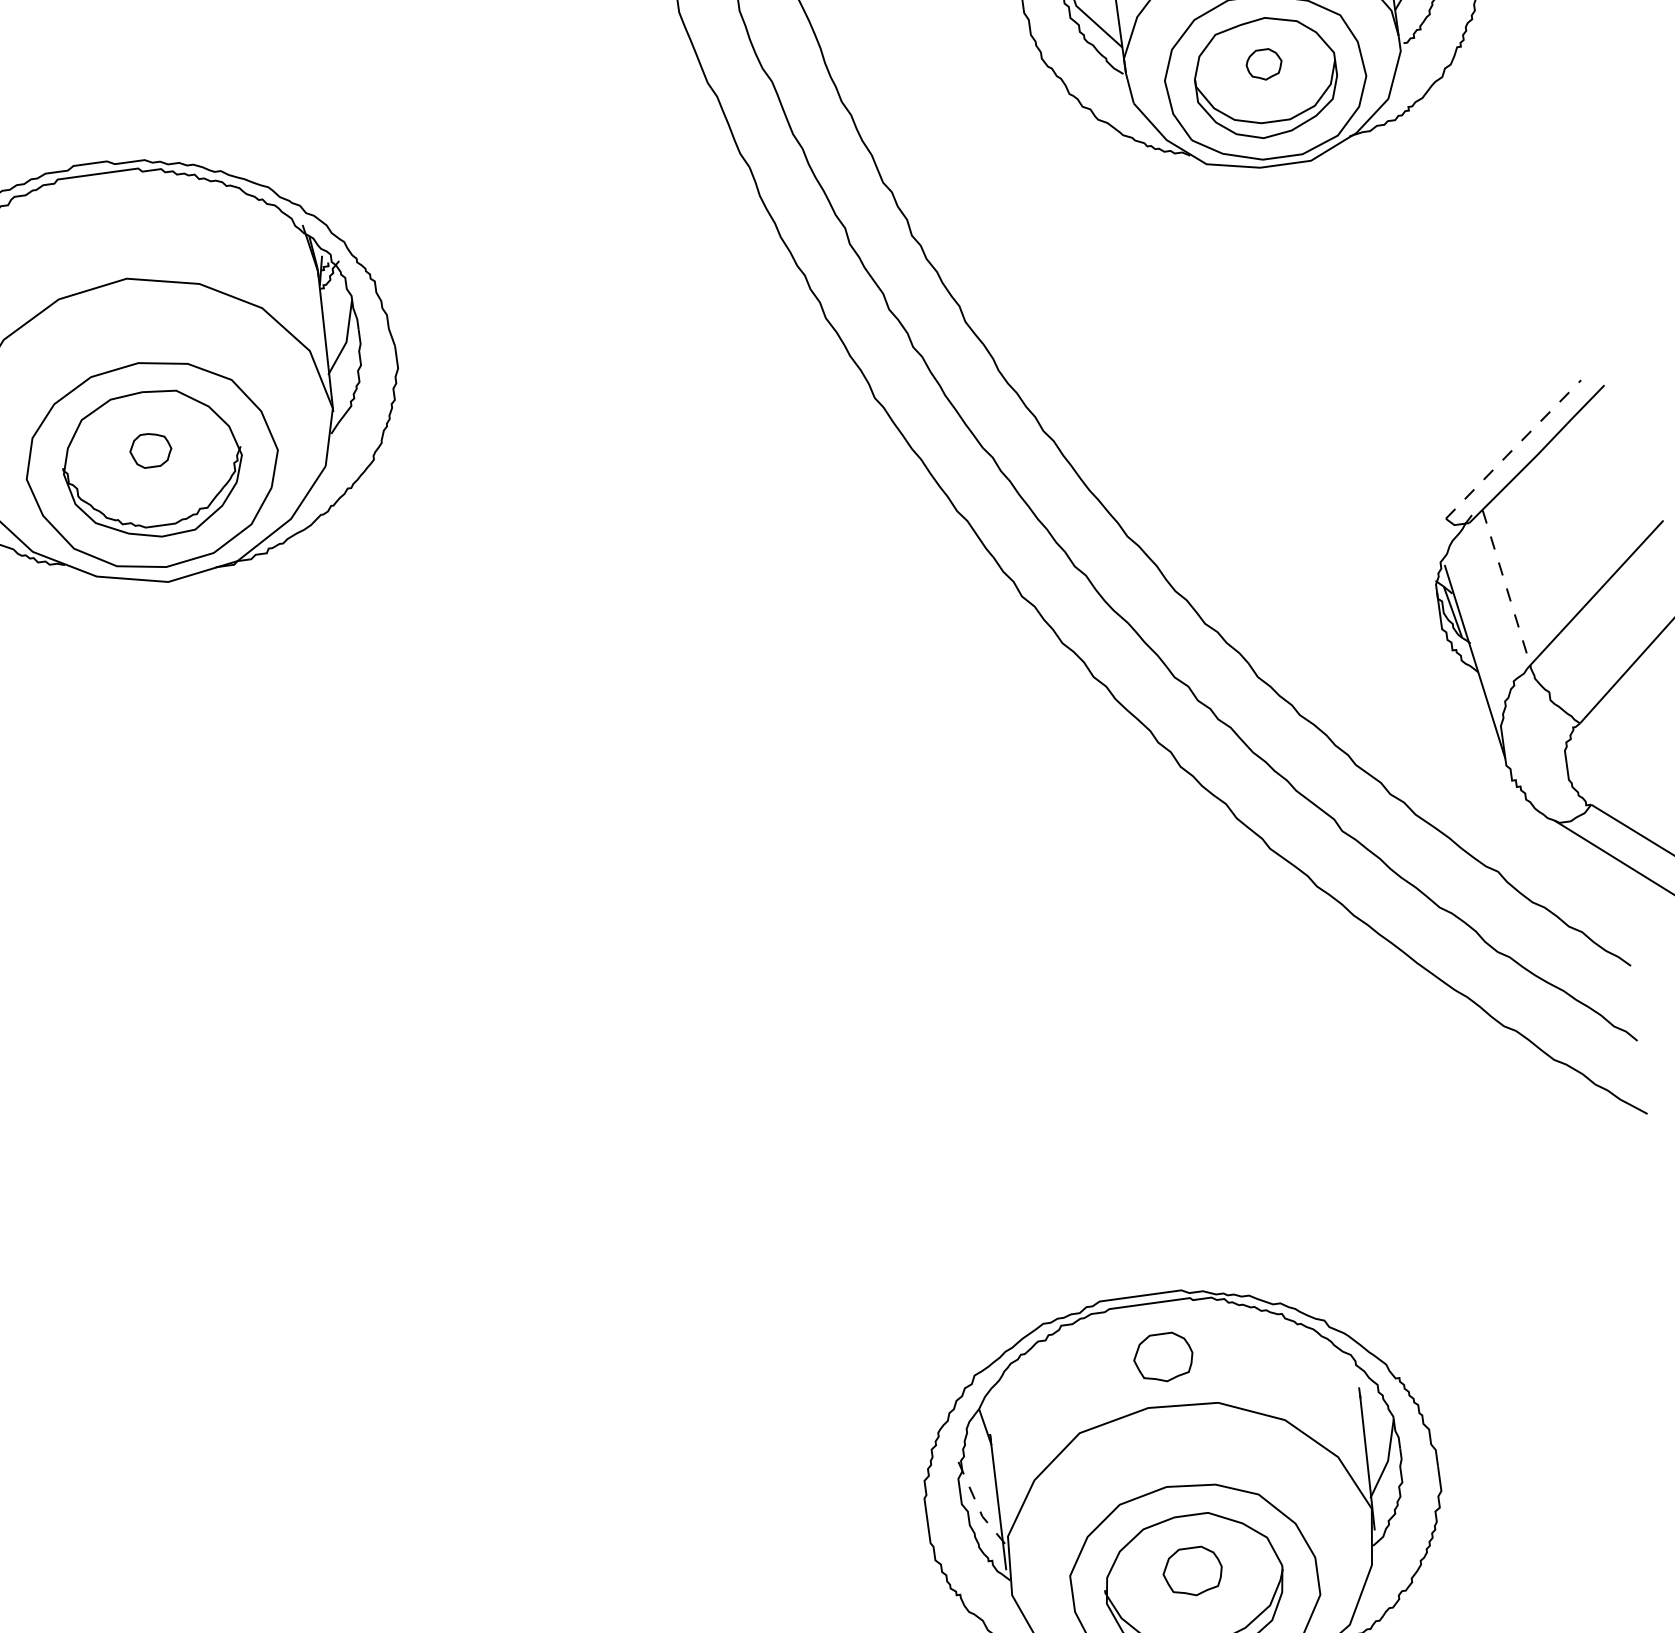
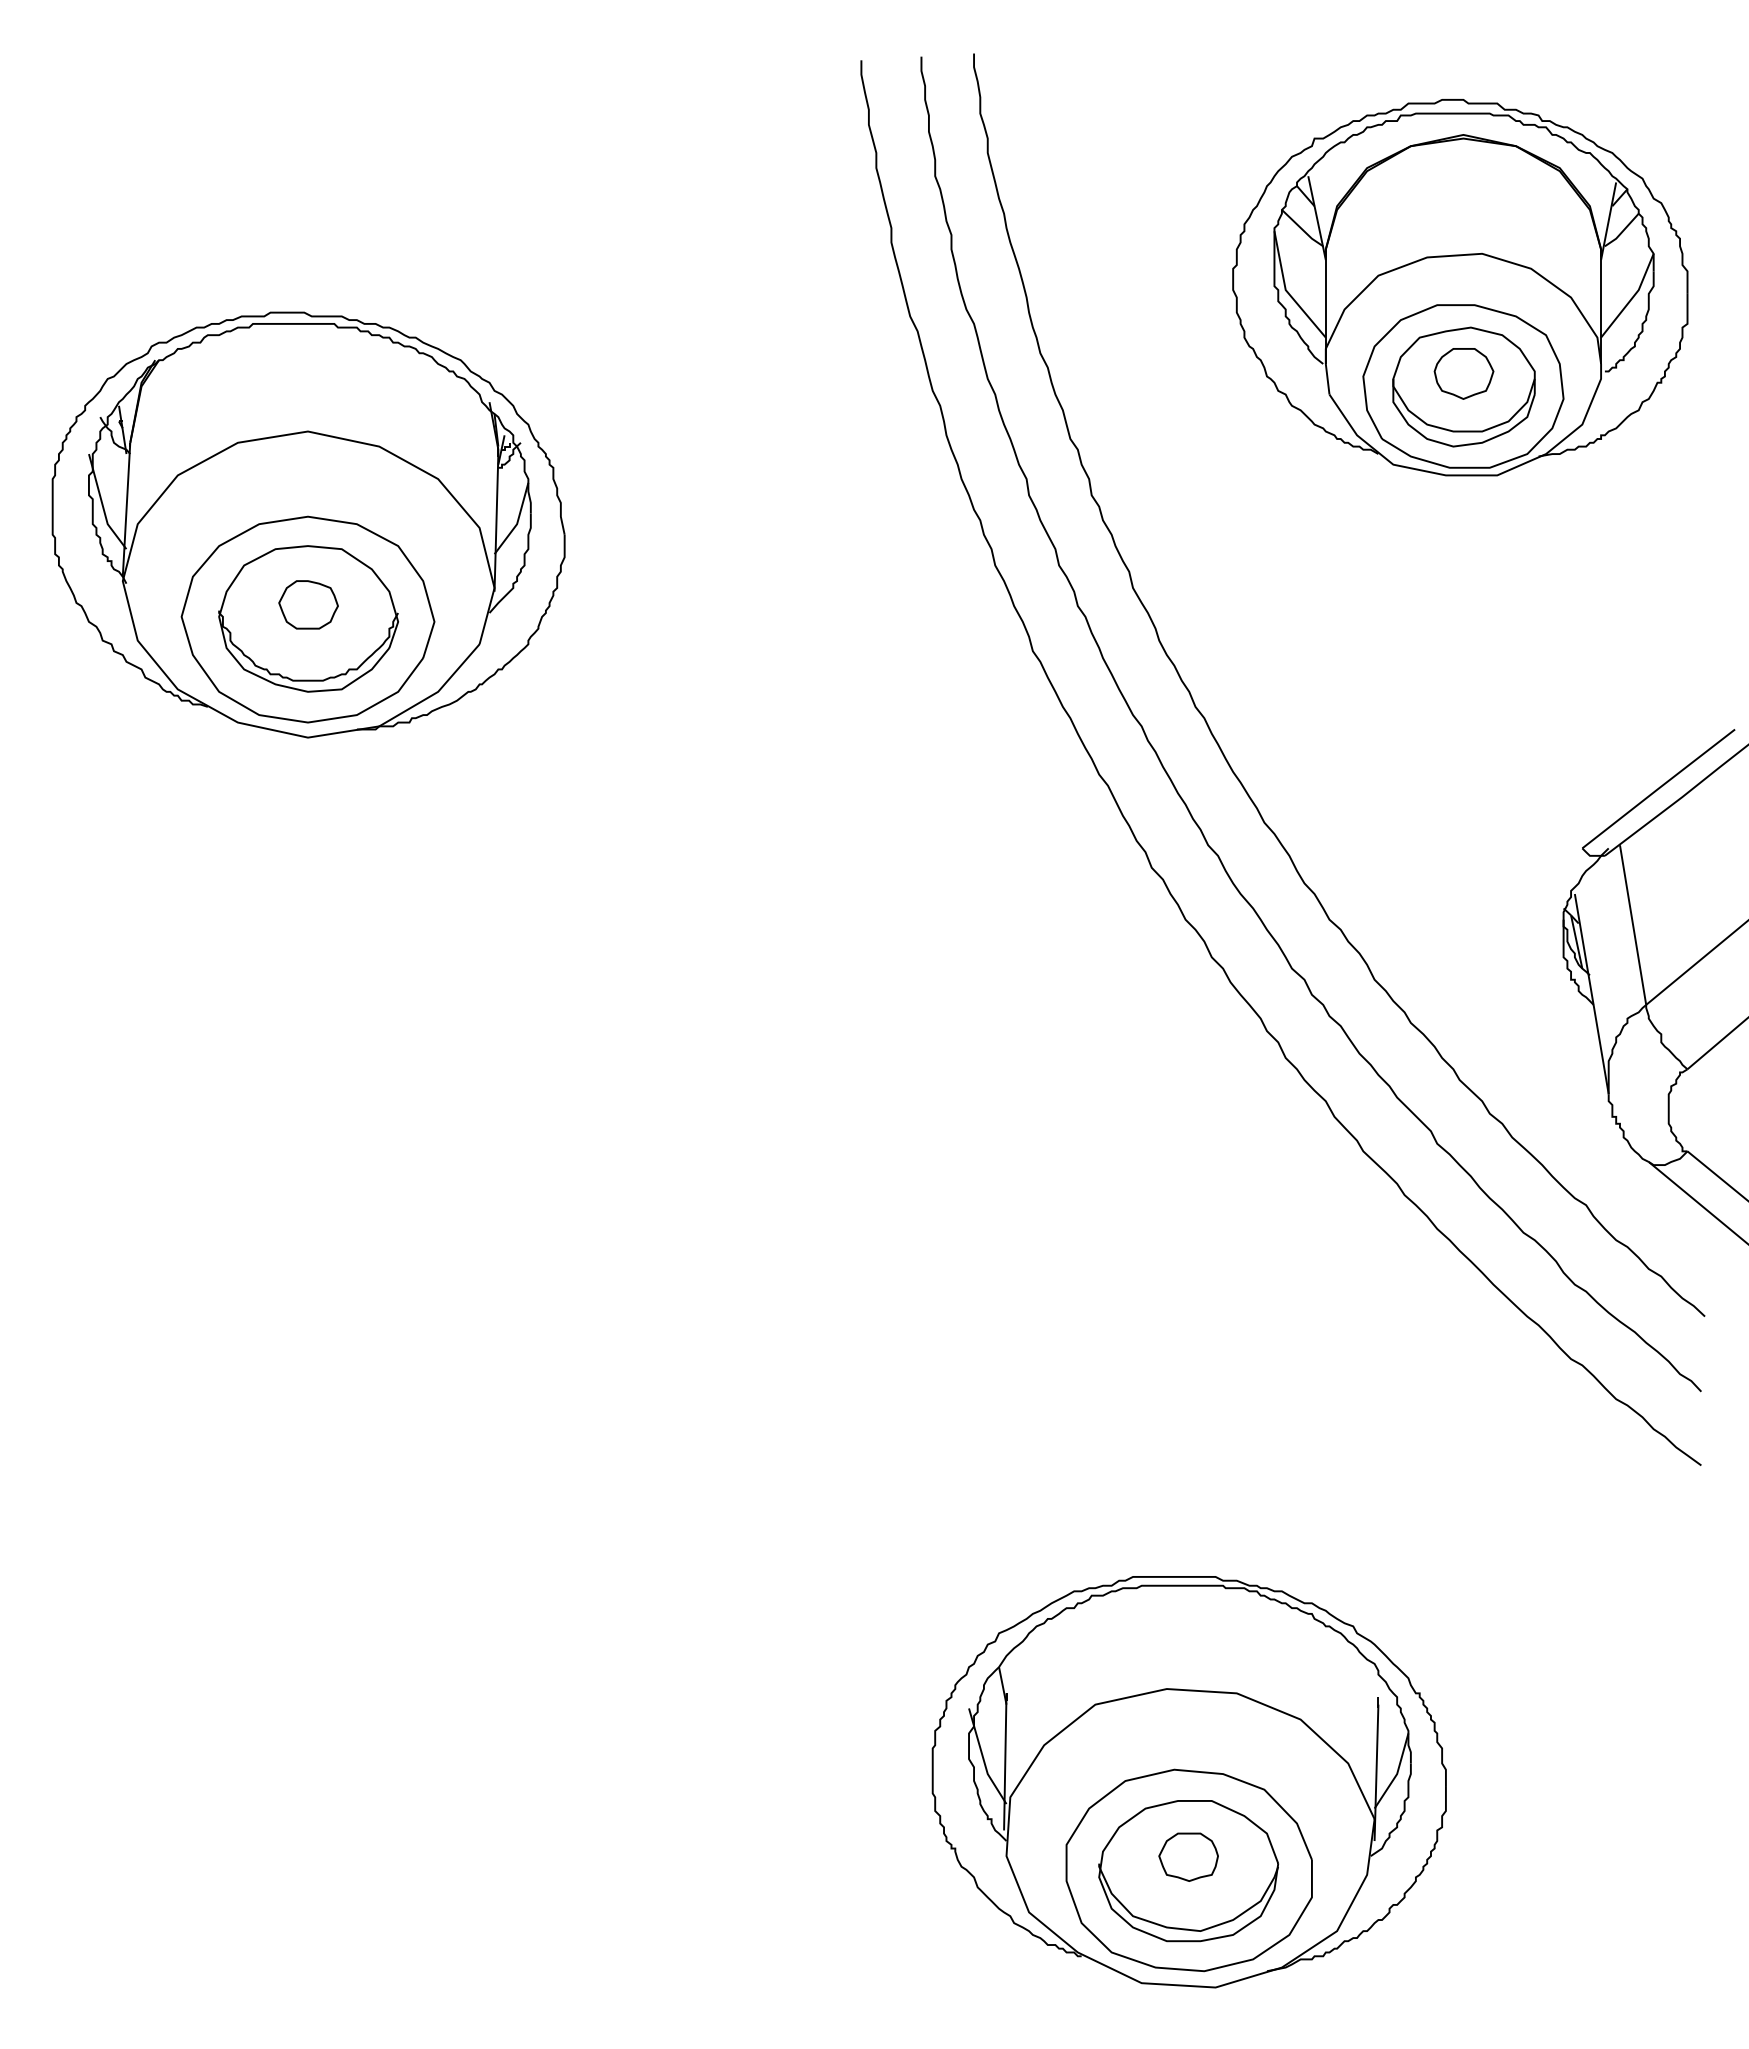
part: (1263, 64) -> (1463, 373), size x1.67
line: (1513, 449) -> (1658, 788), dashed -> solid
part: (150, 450) -> (308, 604), size x1.43
line: (1507, 588) -> (1633, 925), dashed -> solid
part: (1163, 1357) -> (1188, 1640), removed
line: (976, 1501) -> (983, 1758), dashed -> solid

